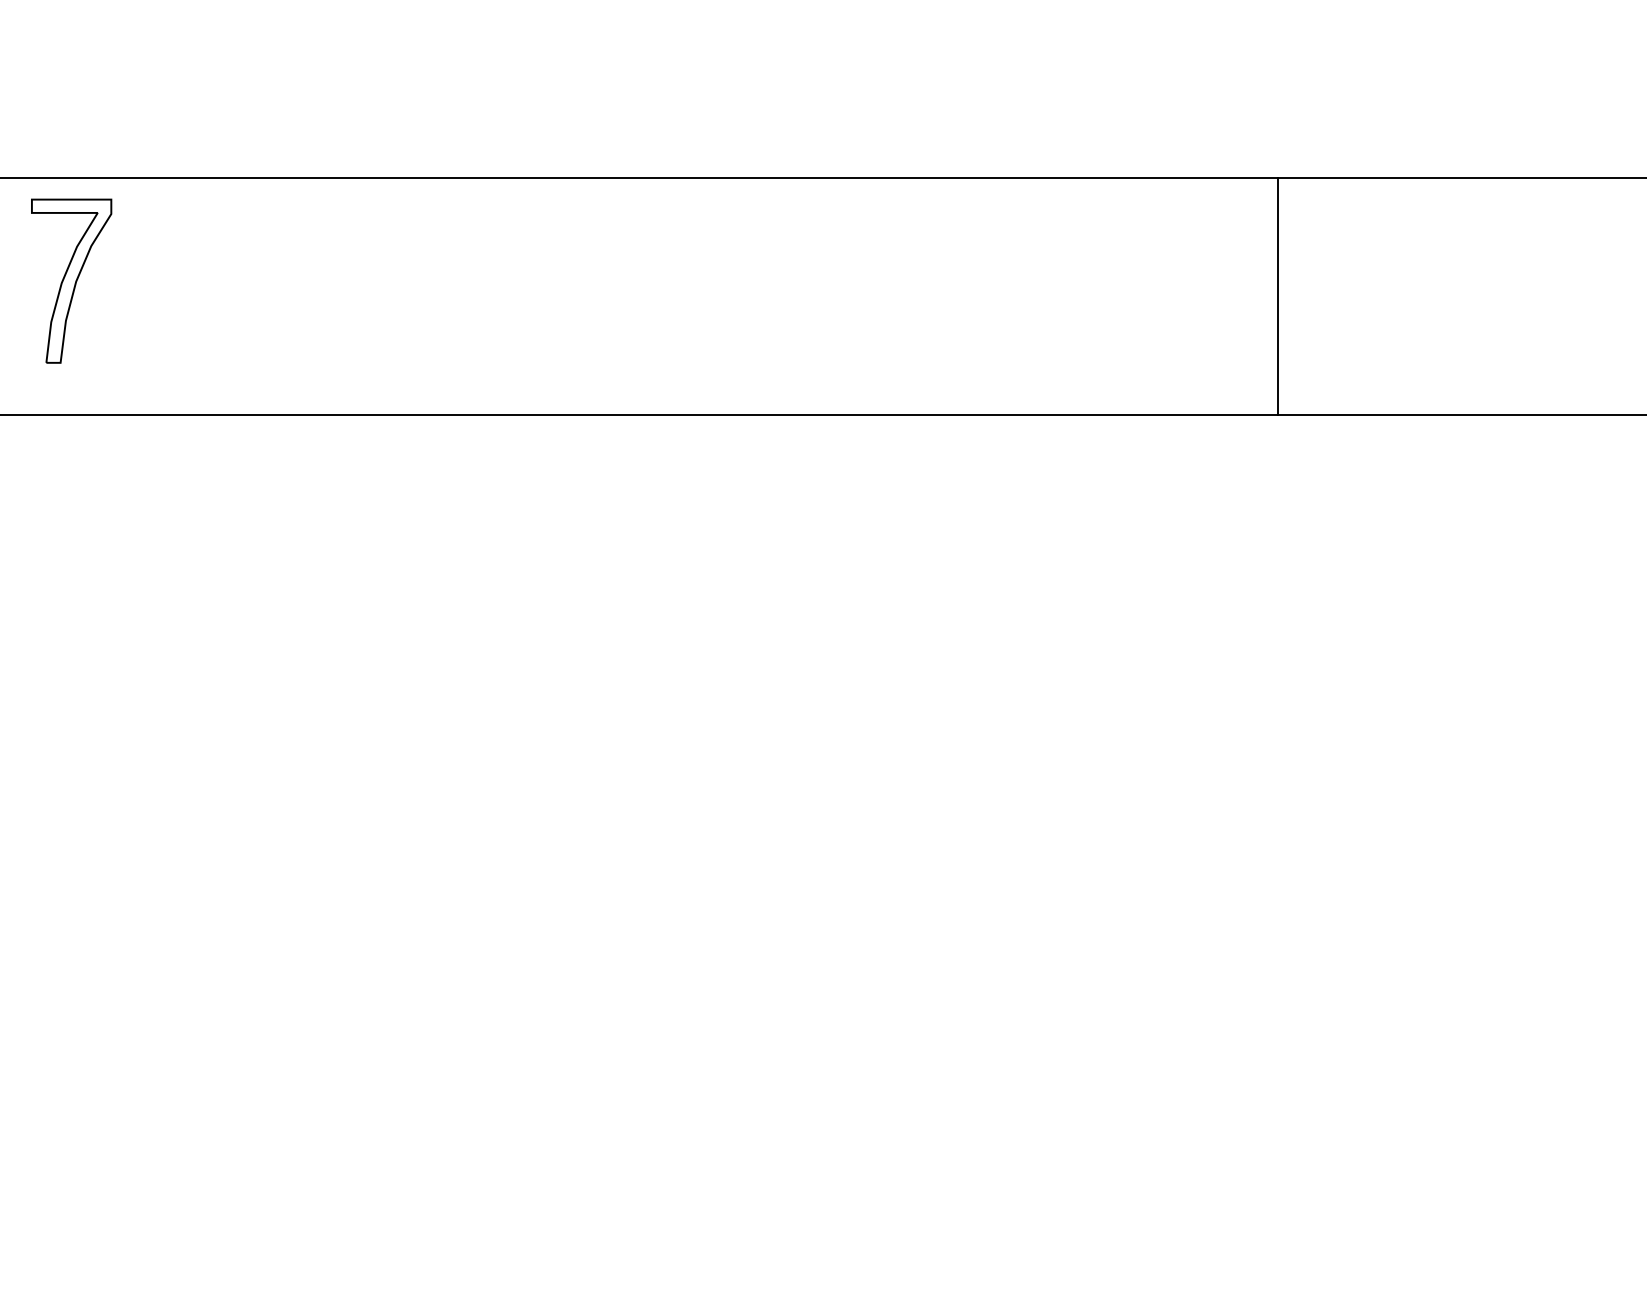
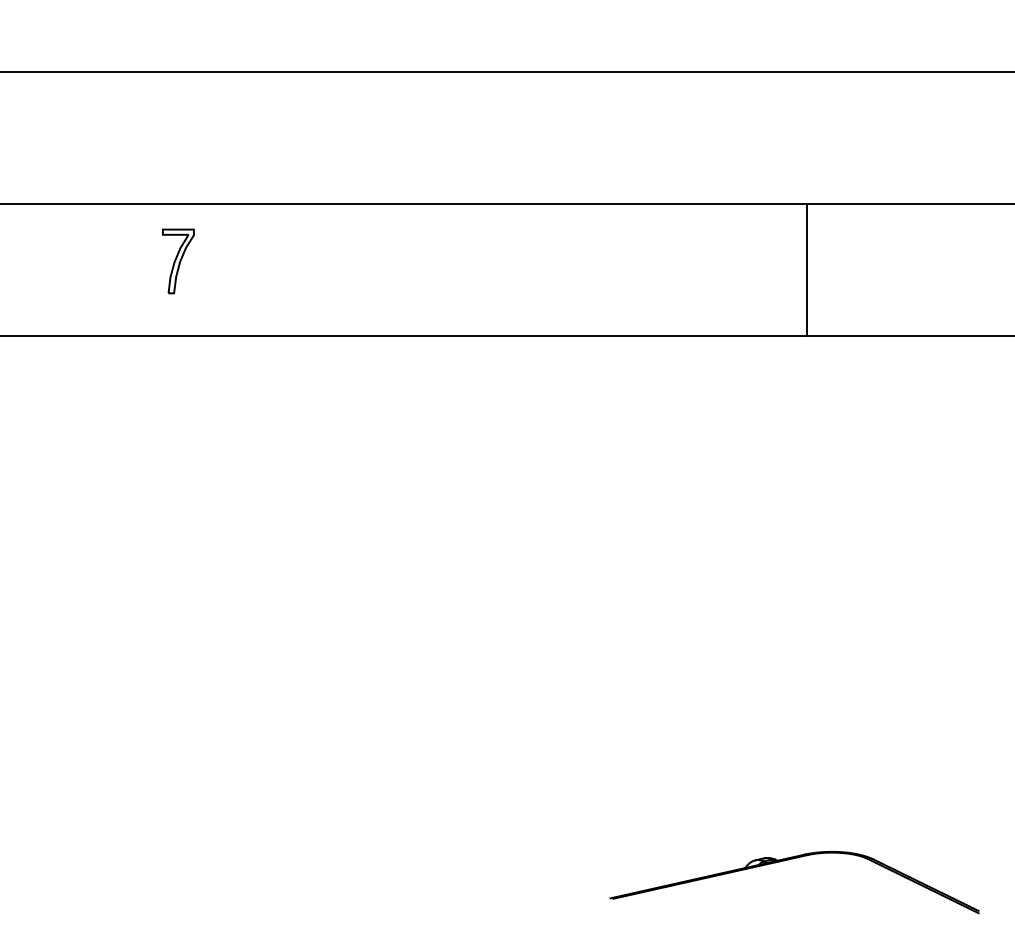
part: (71, 281) -> (178, 261), size x0.7
line: (1278, 295) -> (806, 269), moved

